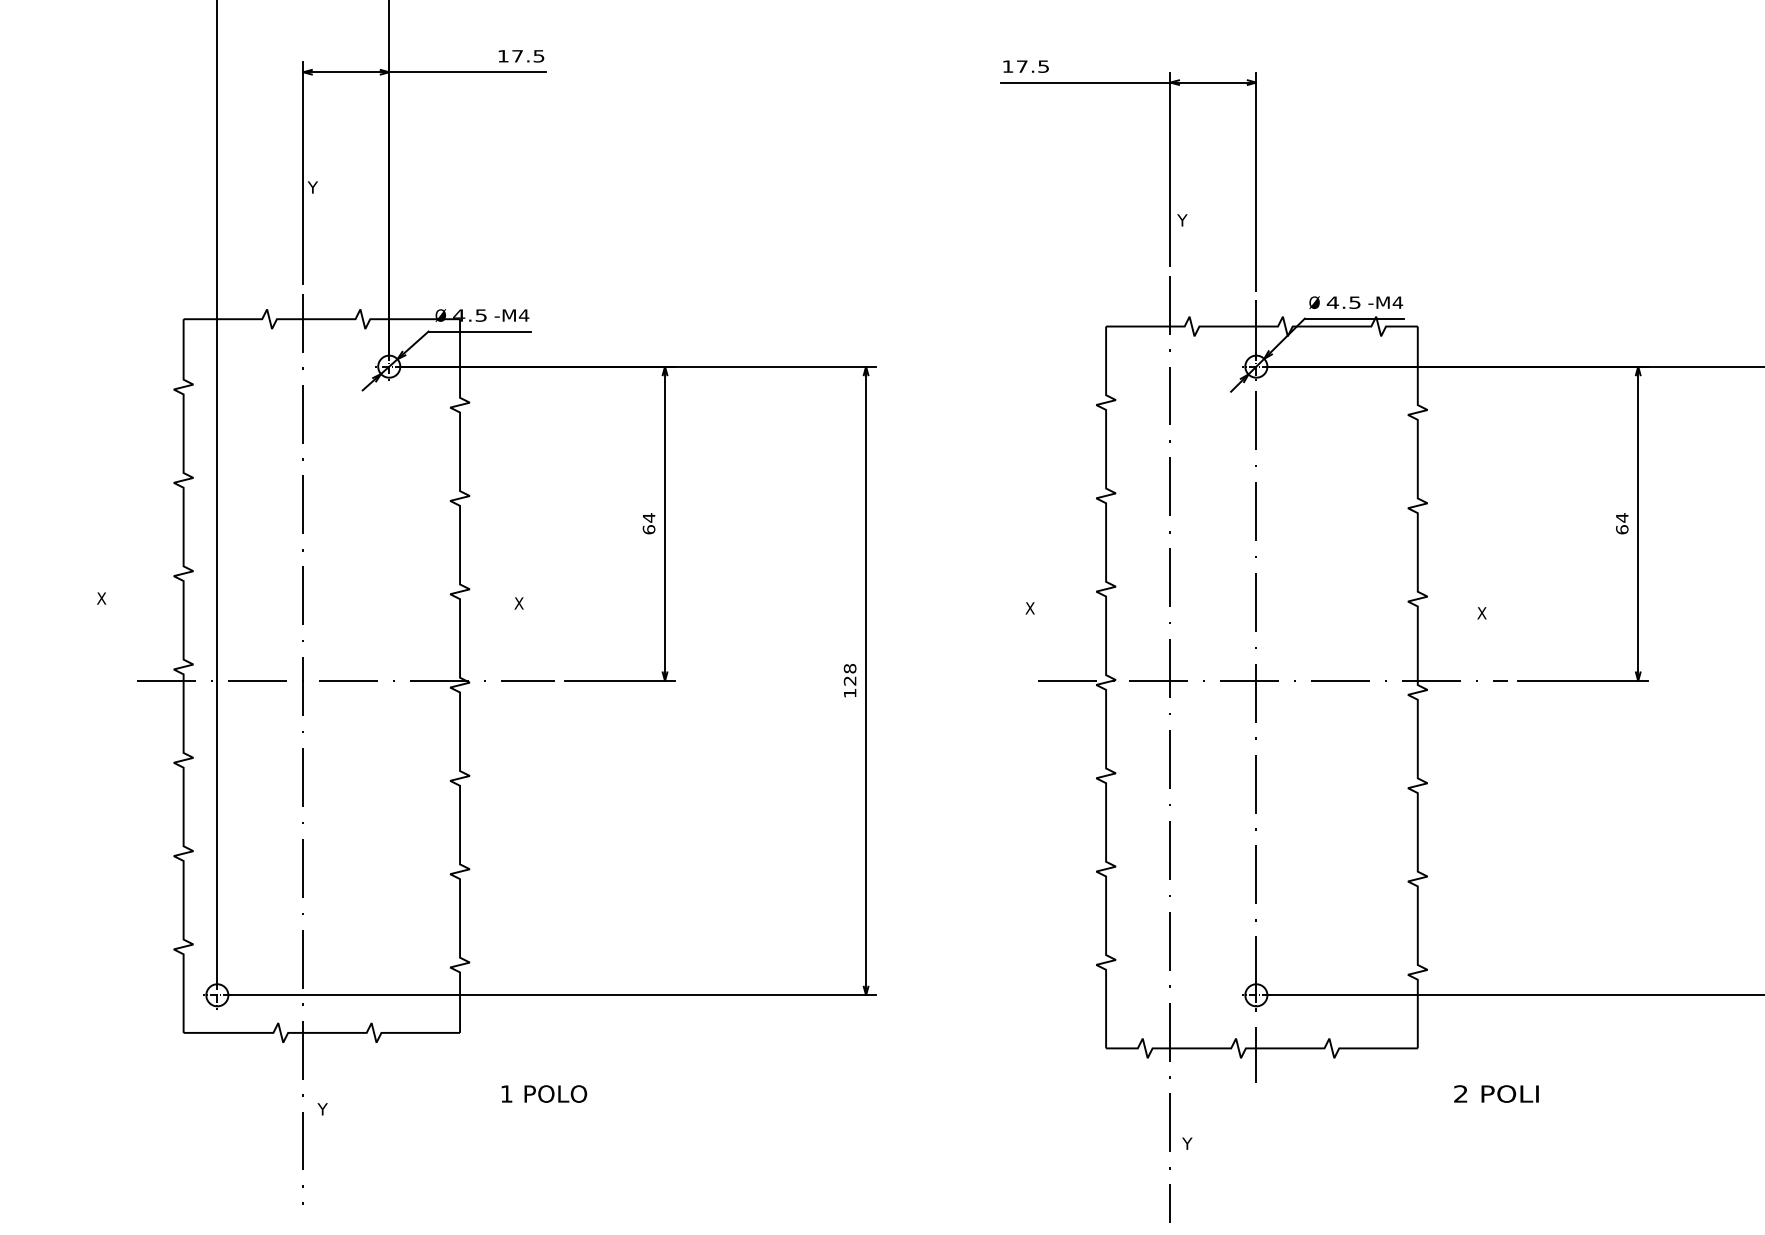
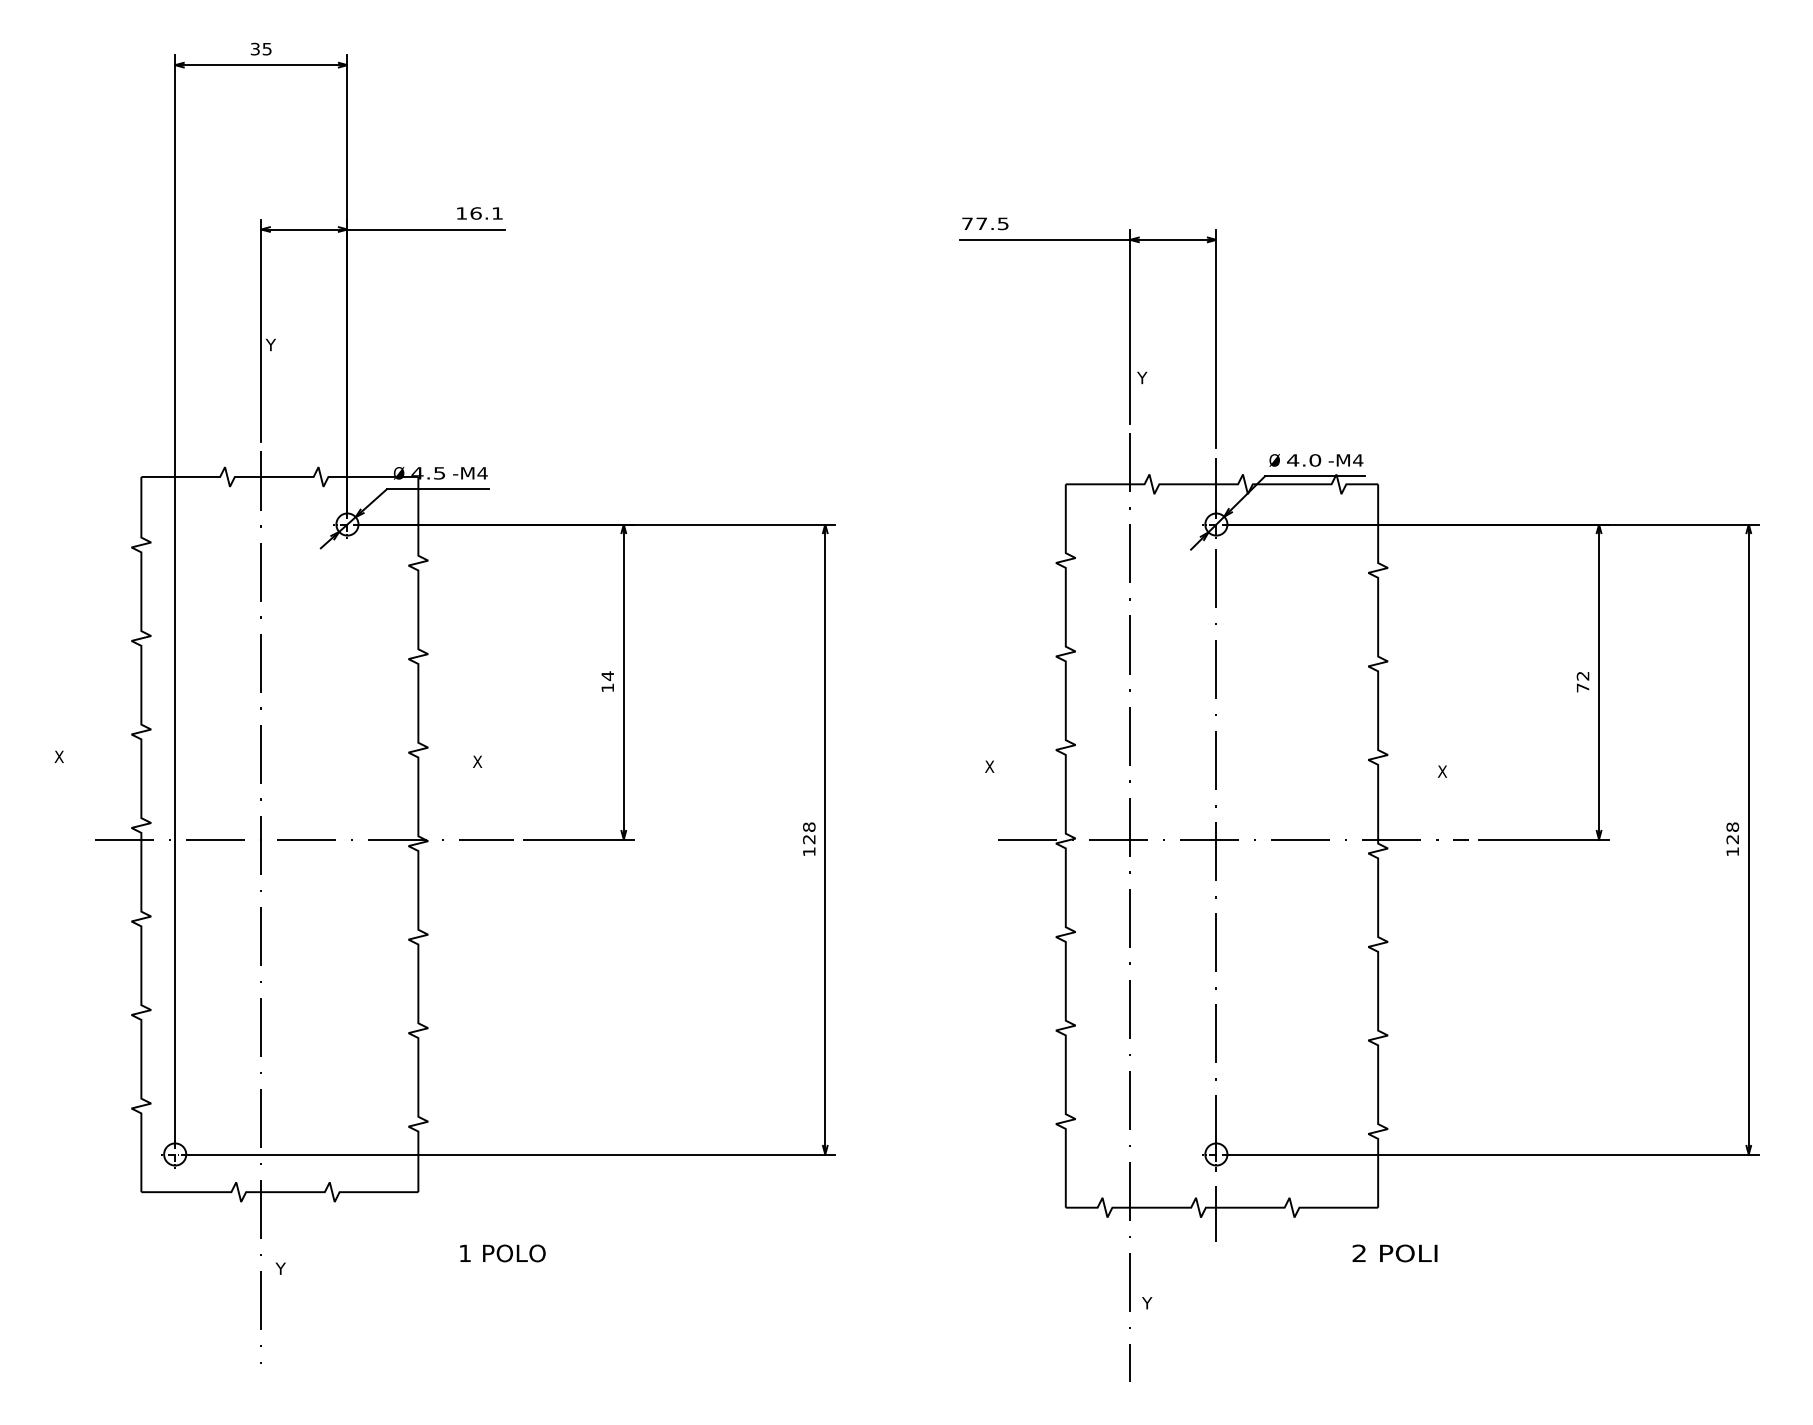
text: (528, 56) -> (486, 213), 17.5 -> 16.1
text: (1008, 66) -> (967, 223), 17.5 -> 77.5
text: (1355, 302) -> (1315, 460), 4.5 -> 4.0
text: (1621, 523) -> (1582, 681), 64 -> 72
text: (648, 529) -> (607, 687), 64 -> 14
text: (1495, 1094) -> (1394, 1253), moved

